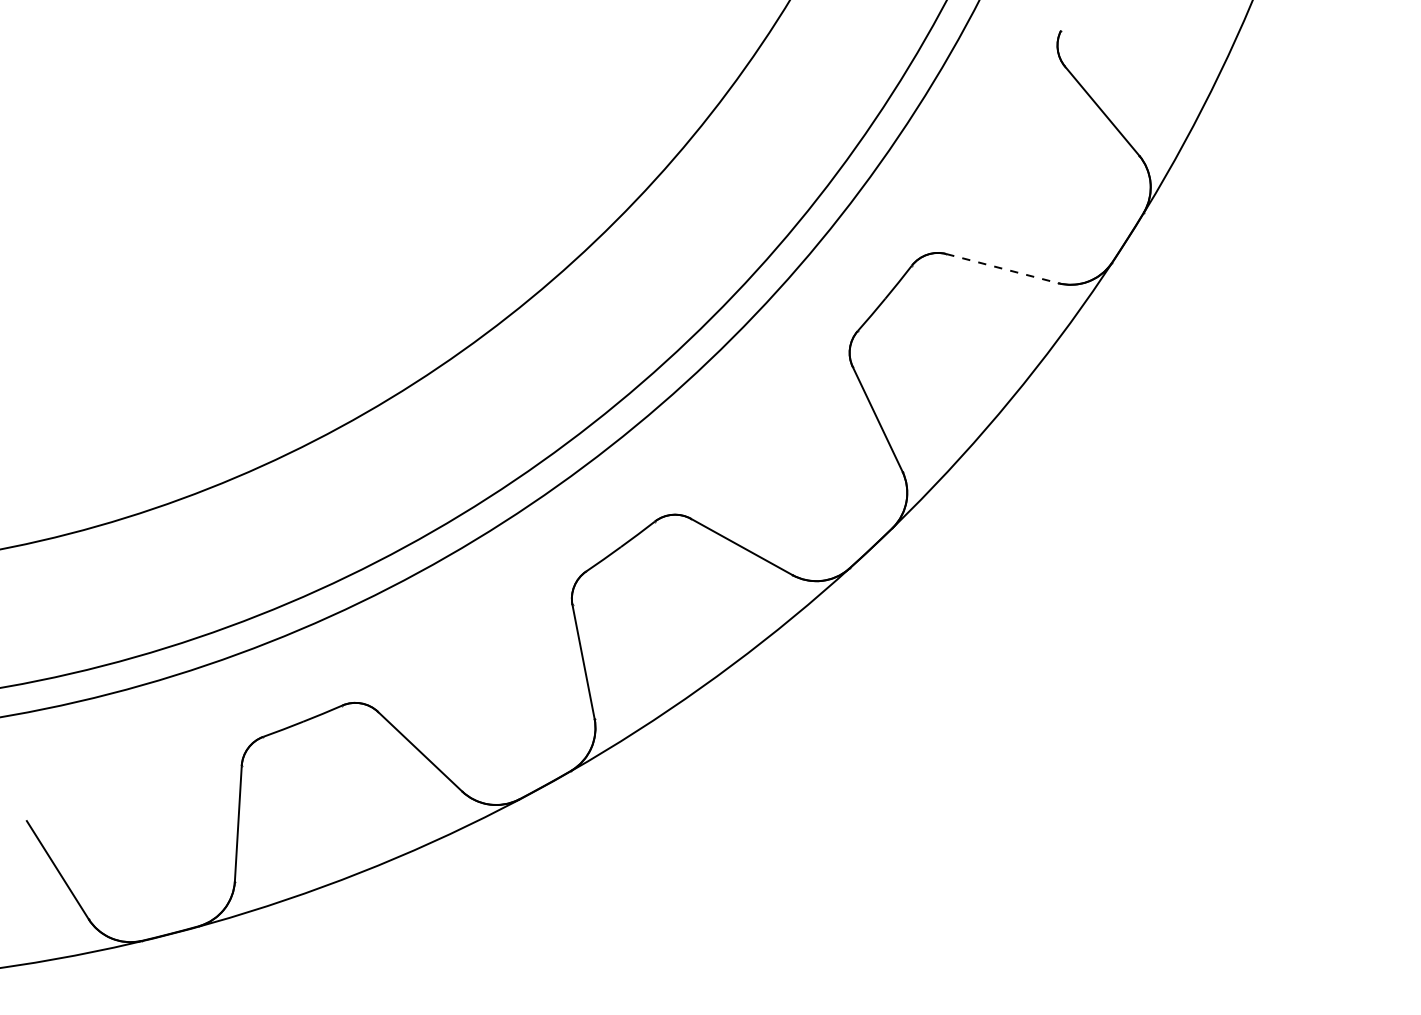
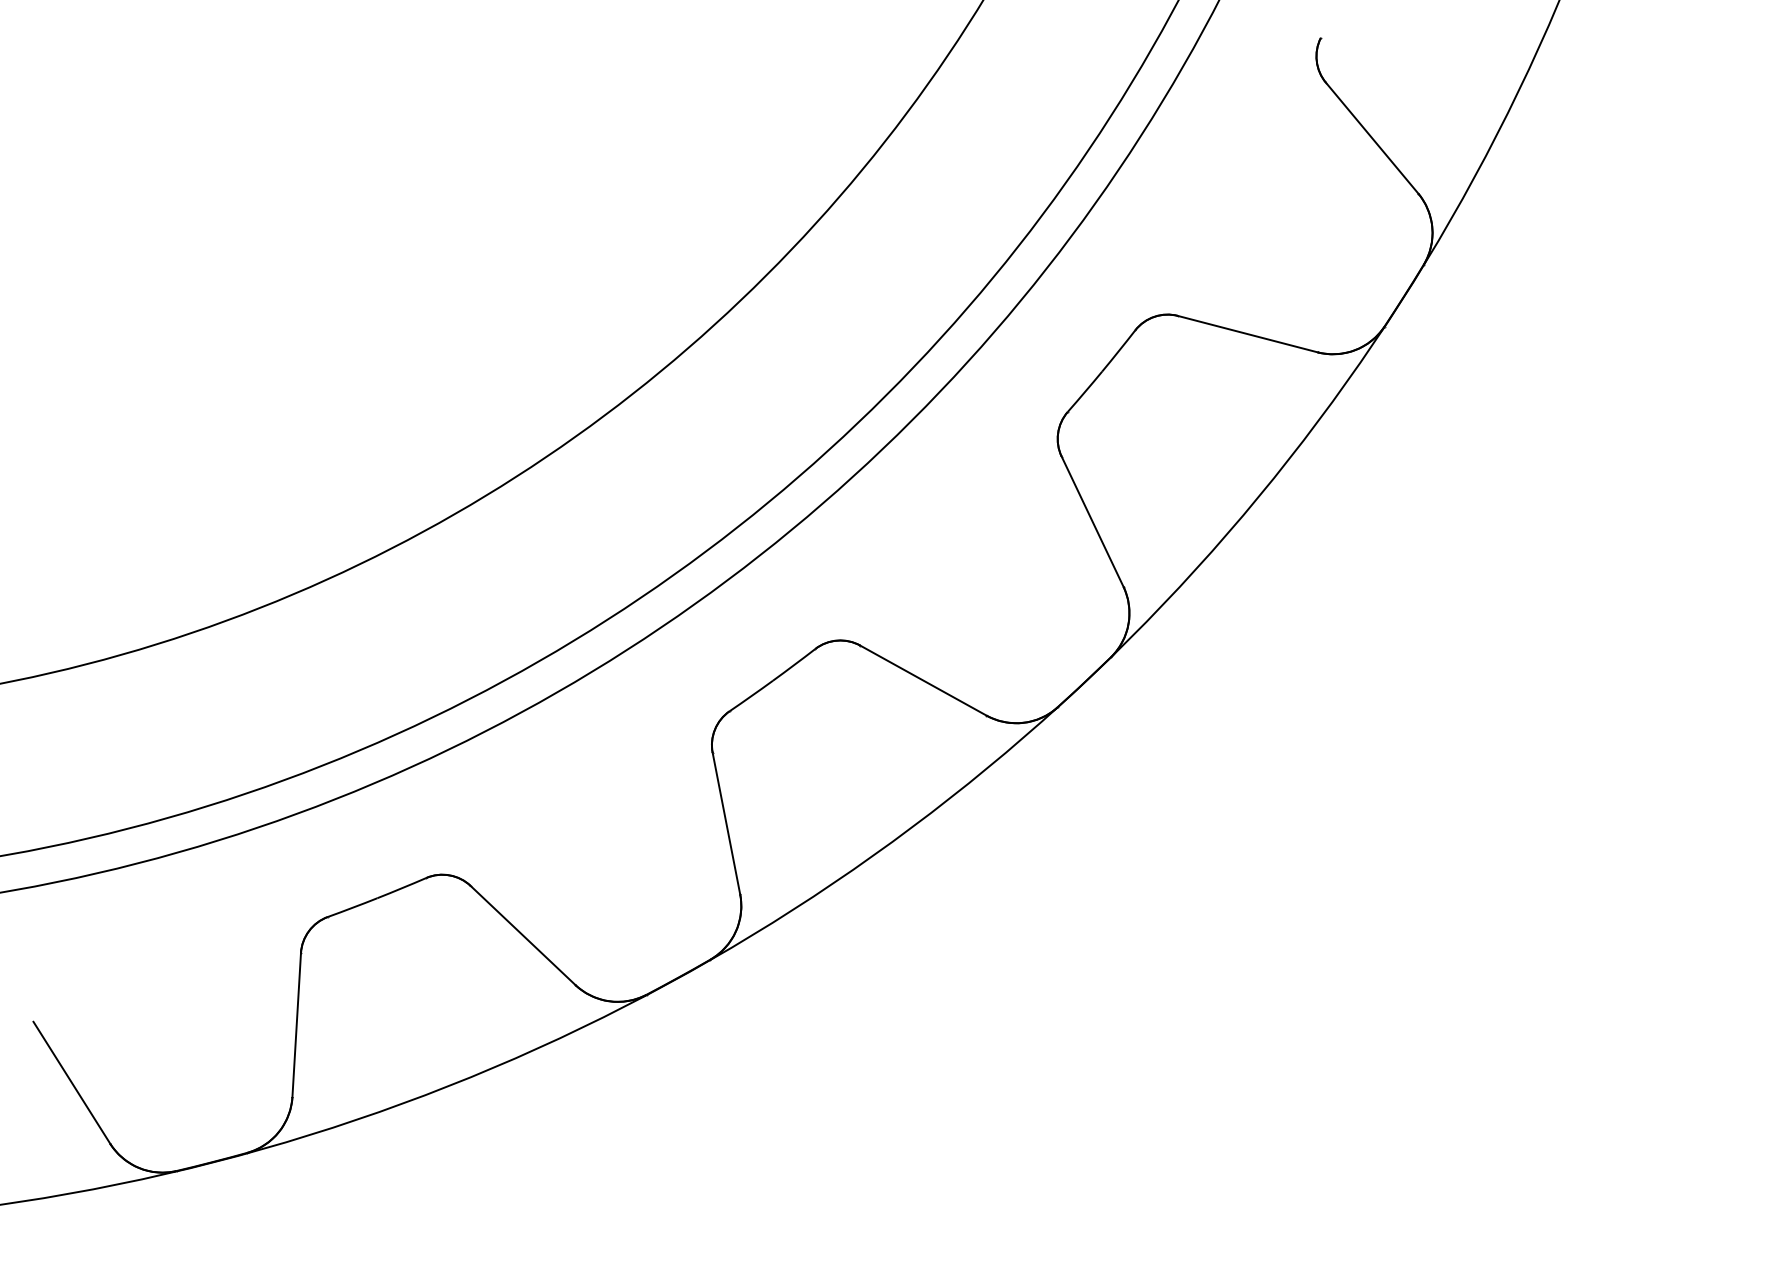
line: (1002, 268) -> (1248, 334), dashed -> solid

